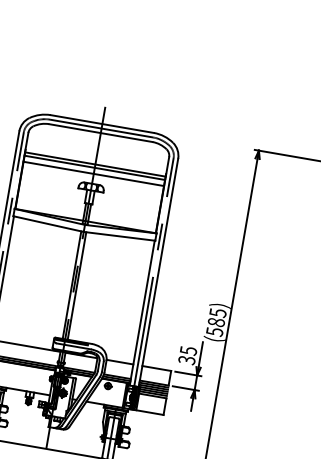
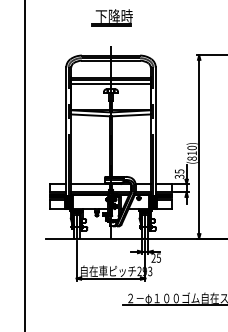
part: (114, 56) -> (111, 17), added
text: (215, 320) -> (191, 152), (585) -> (810)

